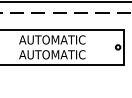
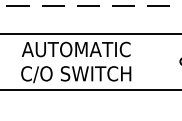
text: (51, 55) -> (74, 74), AUTOMATIC -> C/O SWITCH

